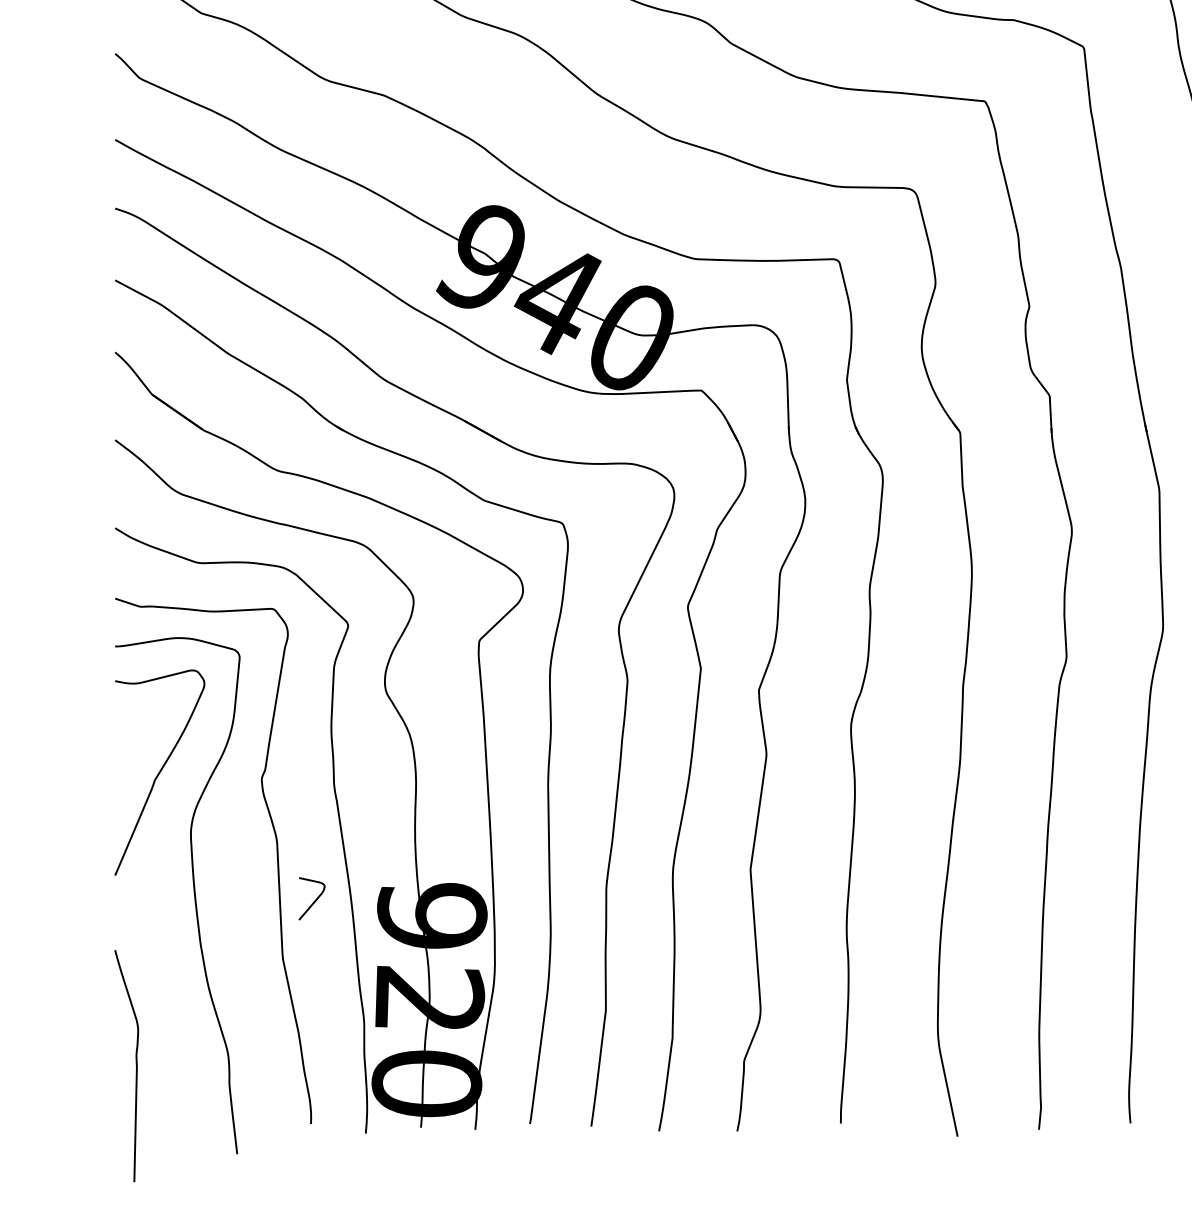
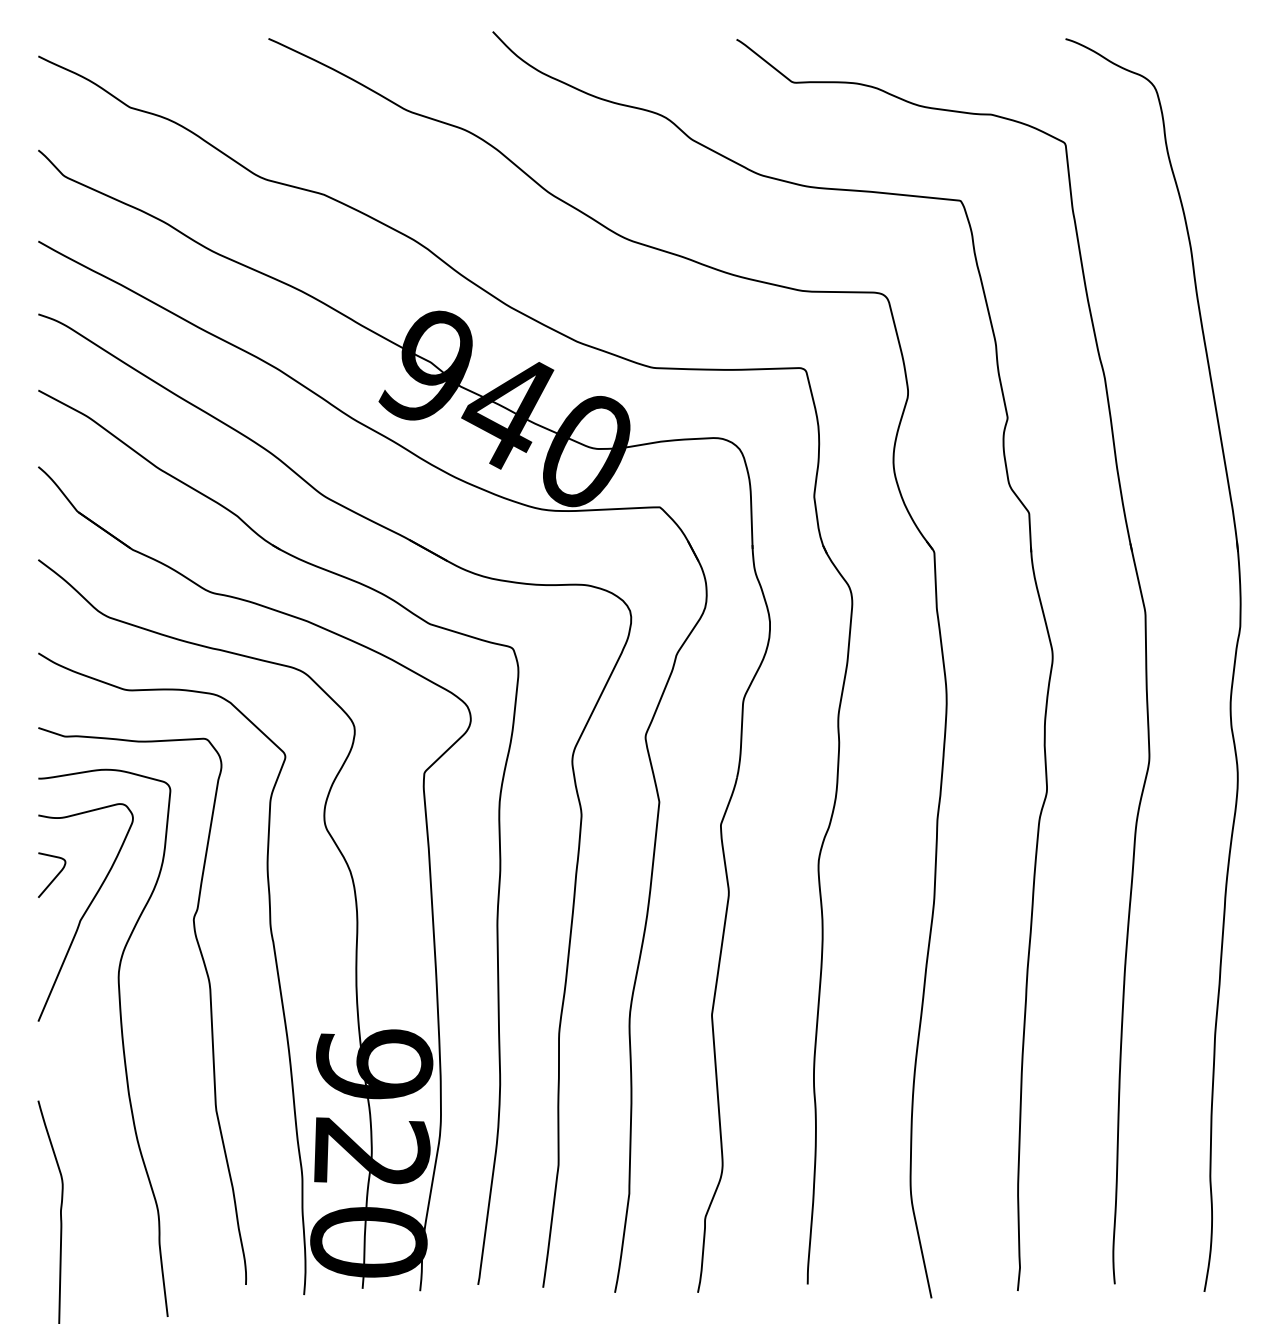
curve: (315, 900) -> (55, 876), moved

